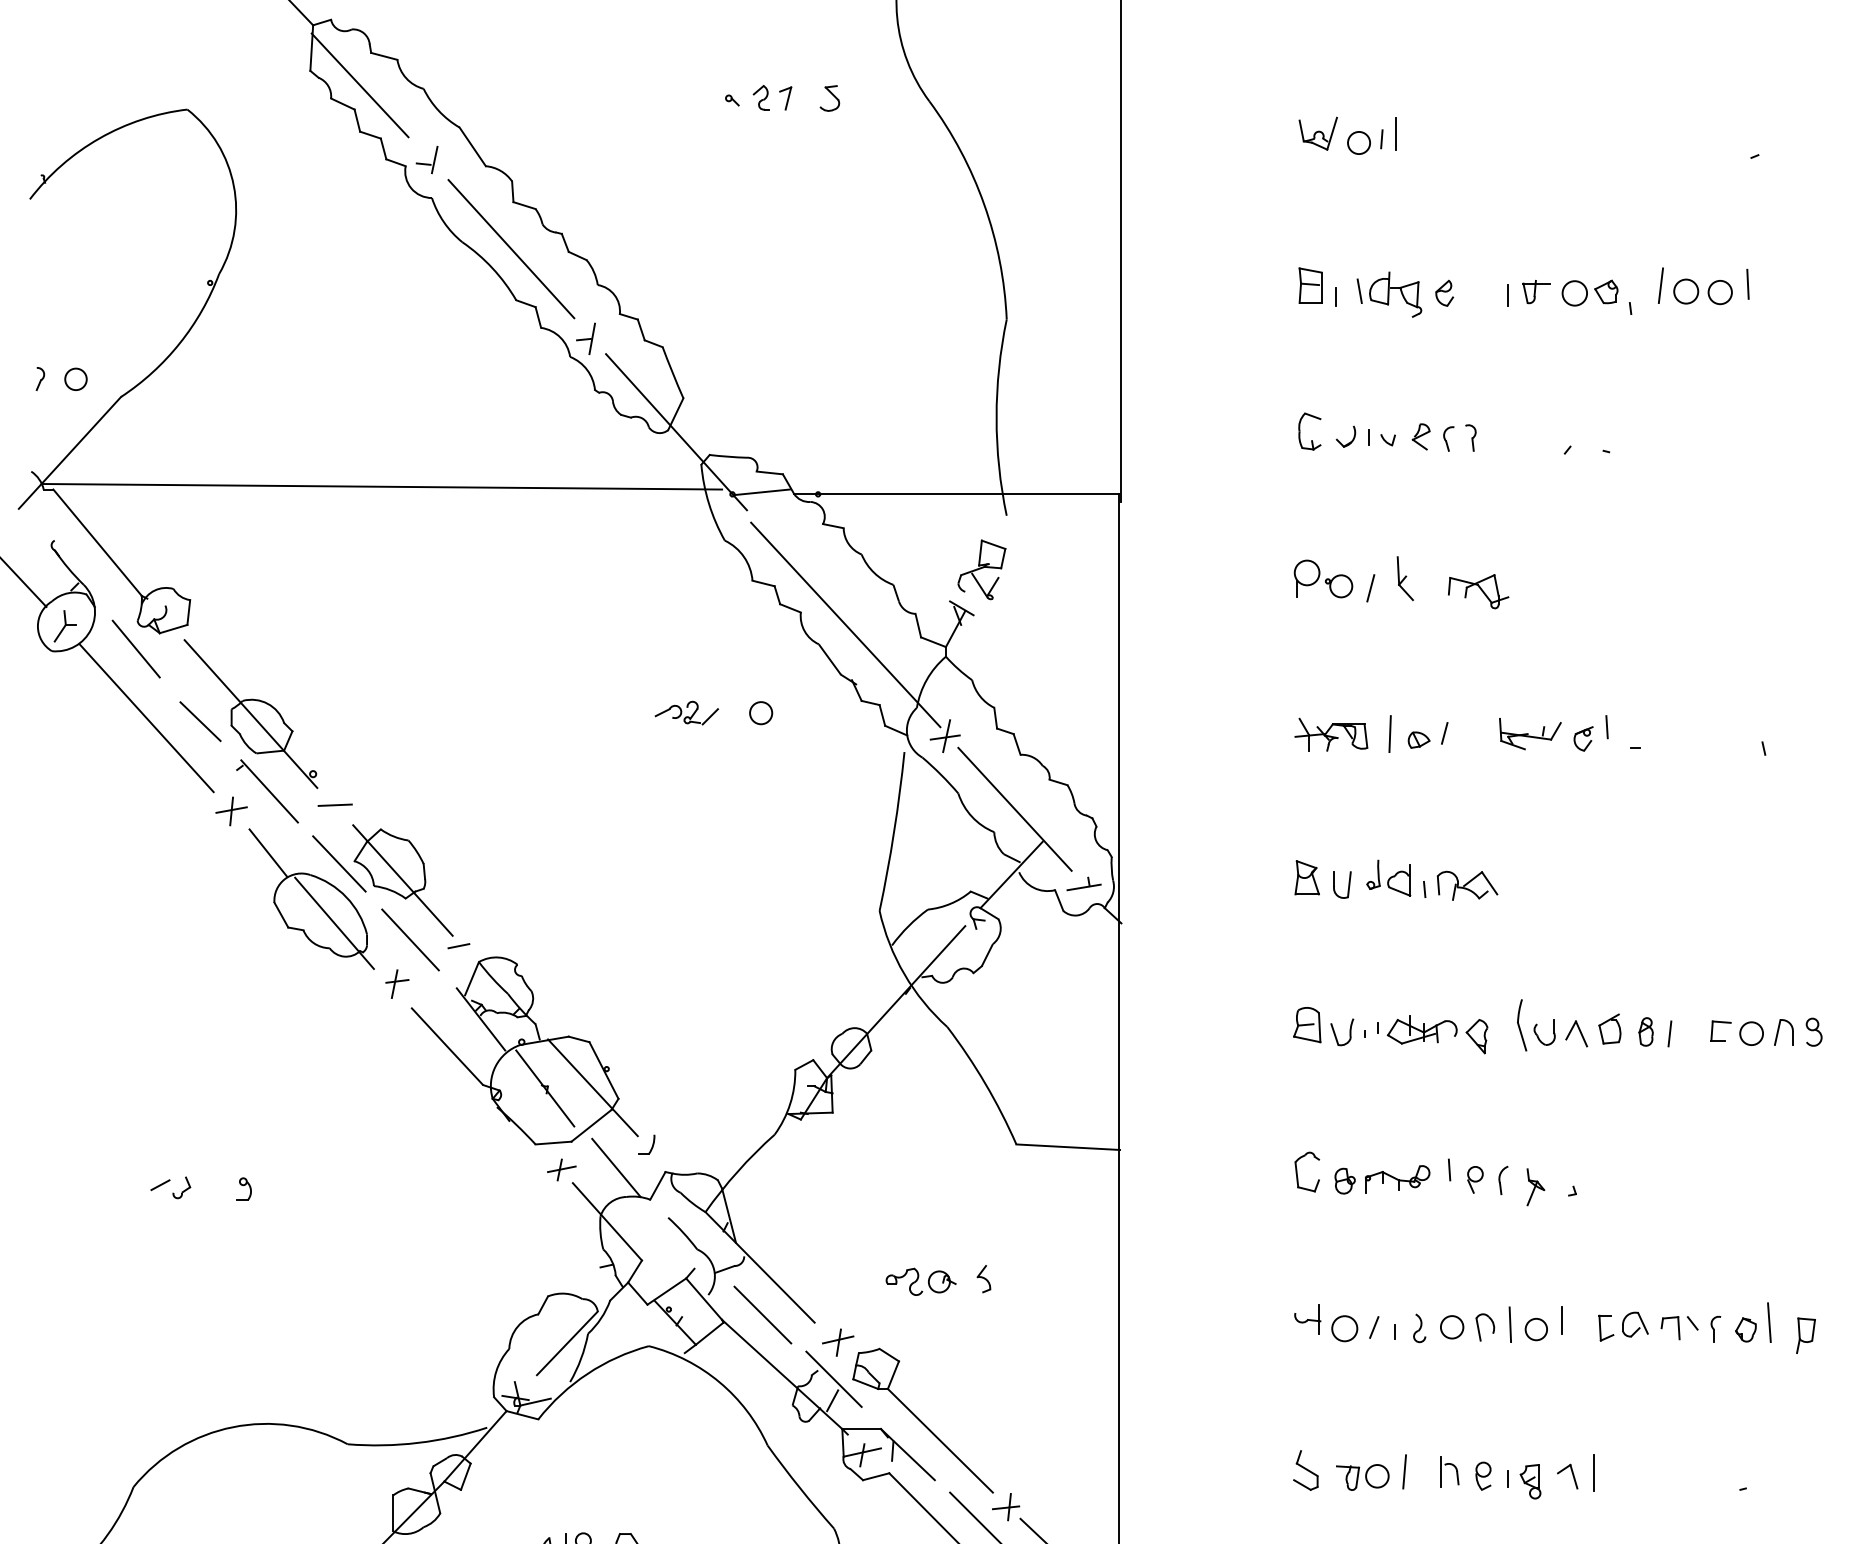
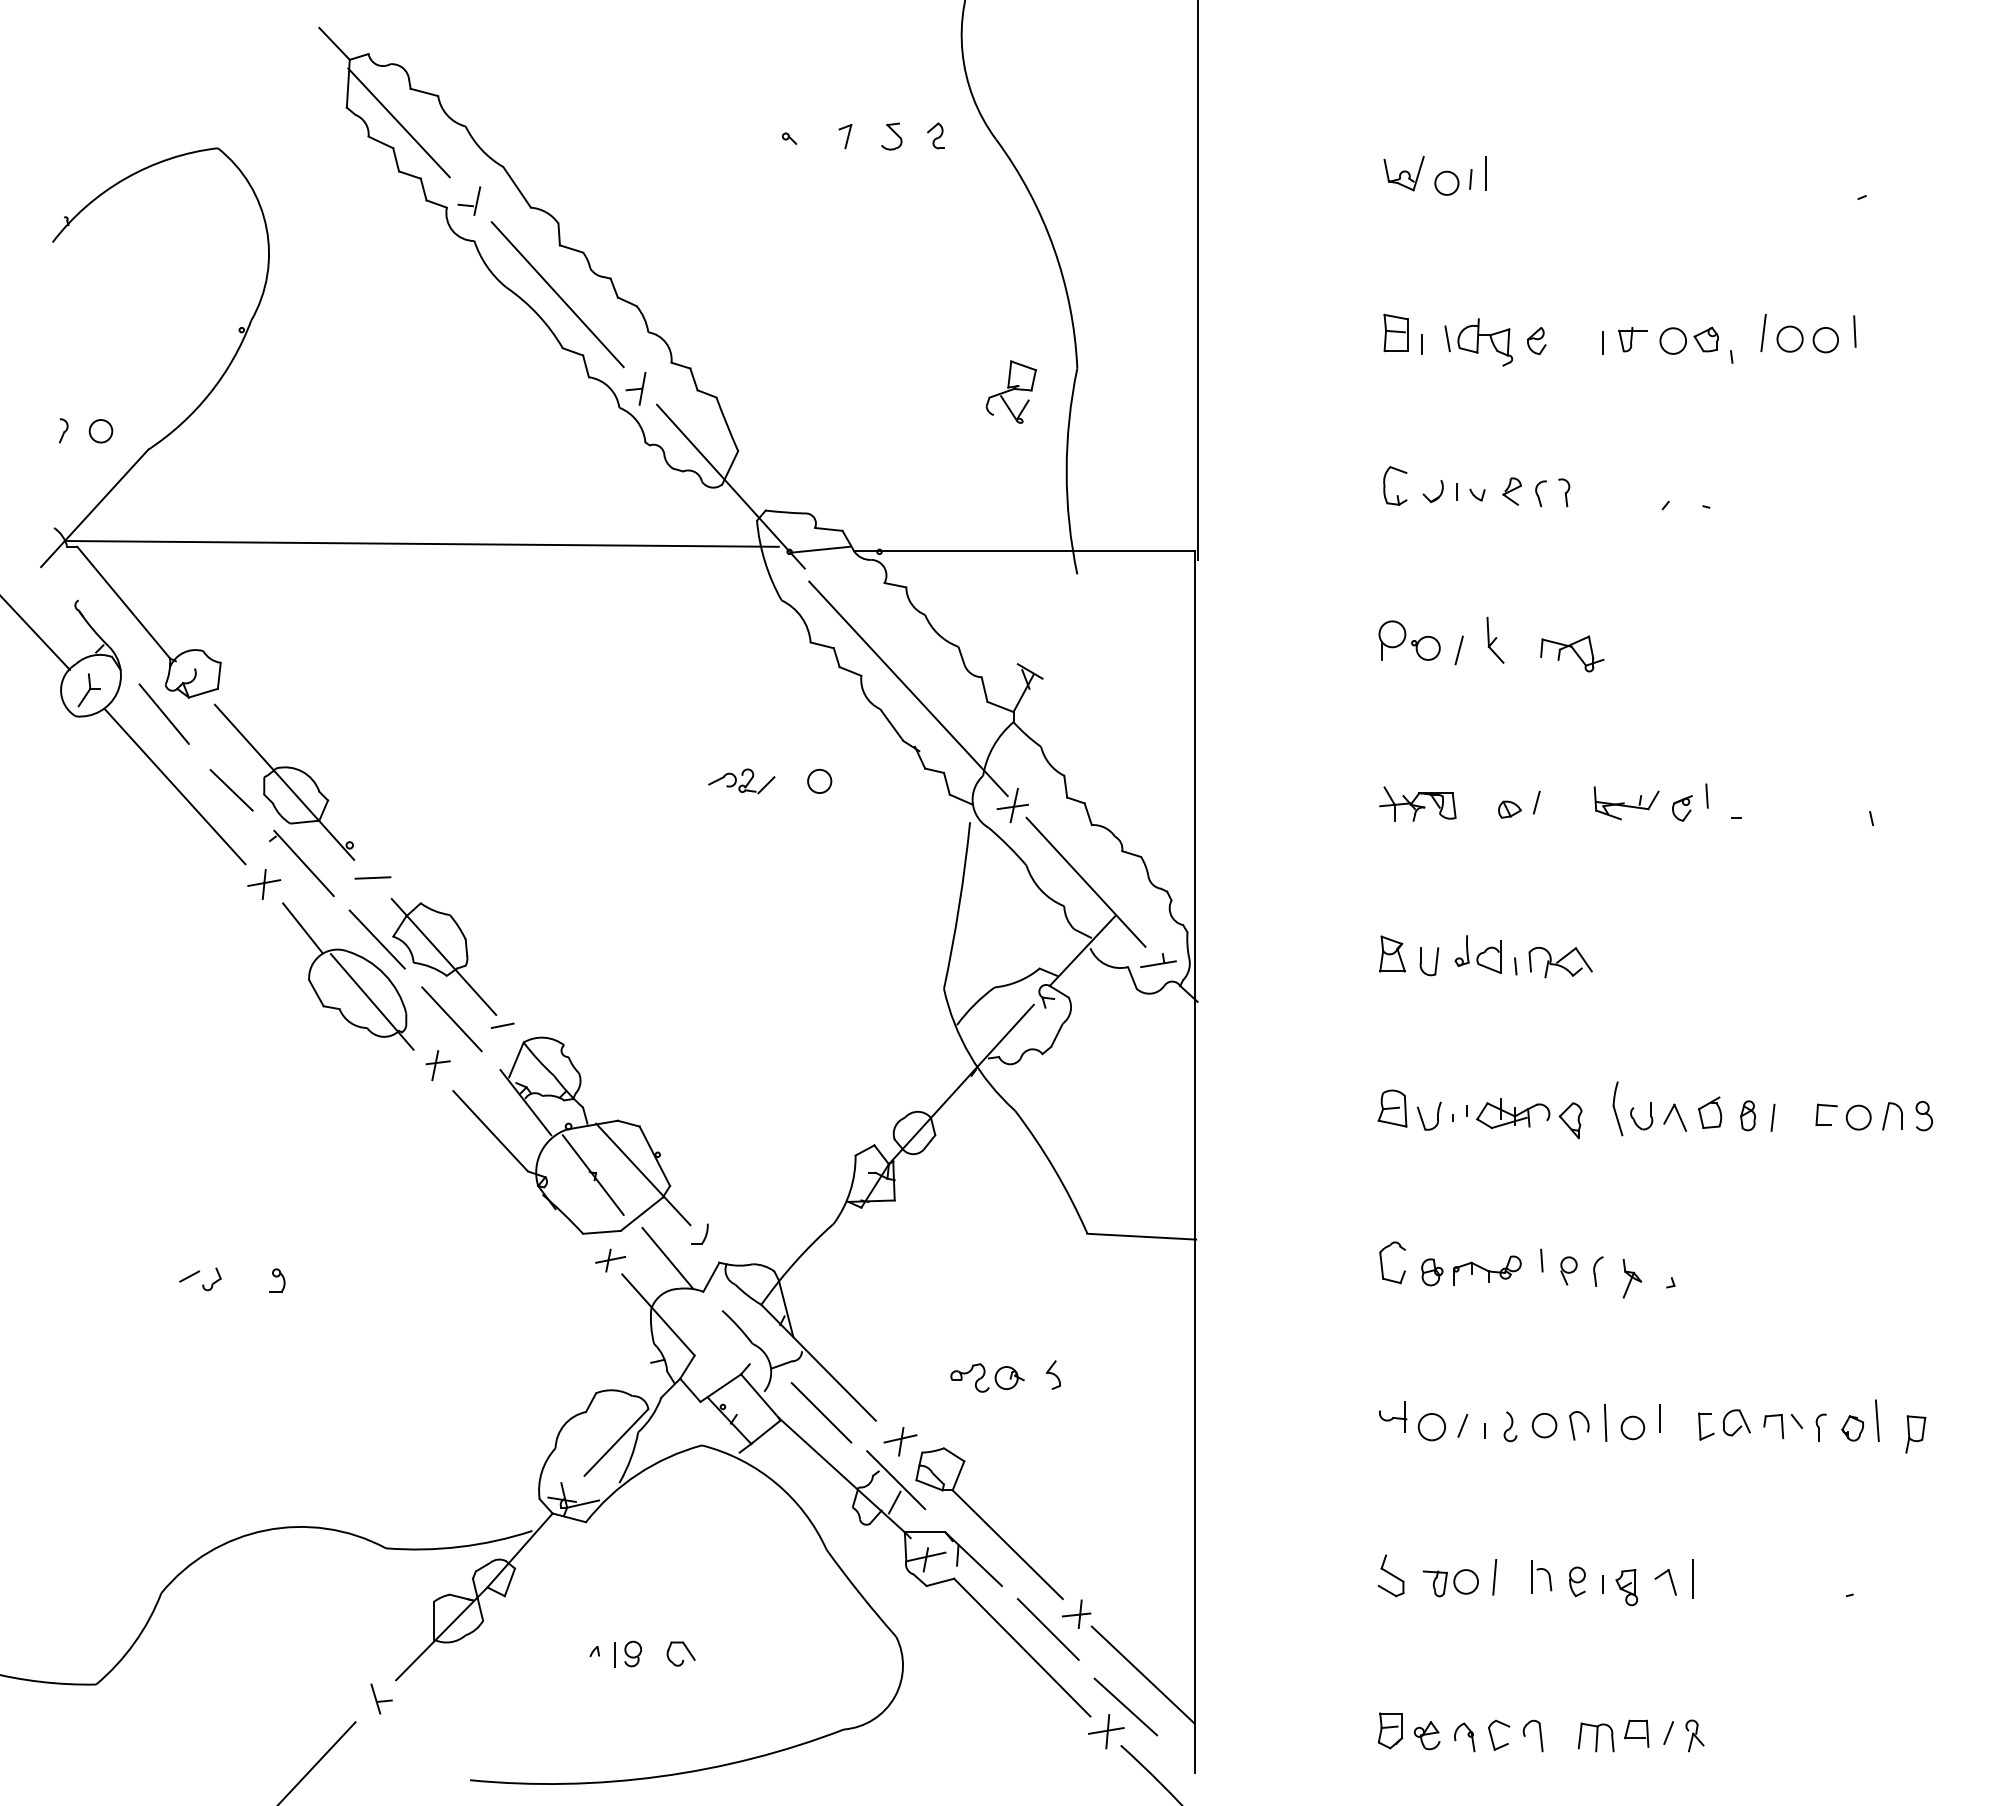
part: (760, 97) -> (935, 135), moved
part: (981, 569) -> (1010, 391), moved
line: (1390, 734) -> (1479, 803), removed

